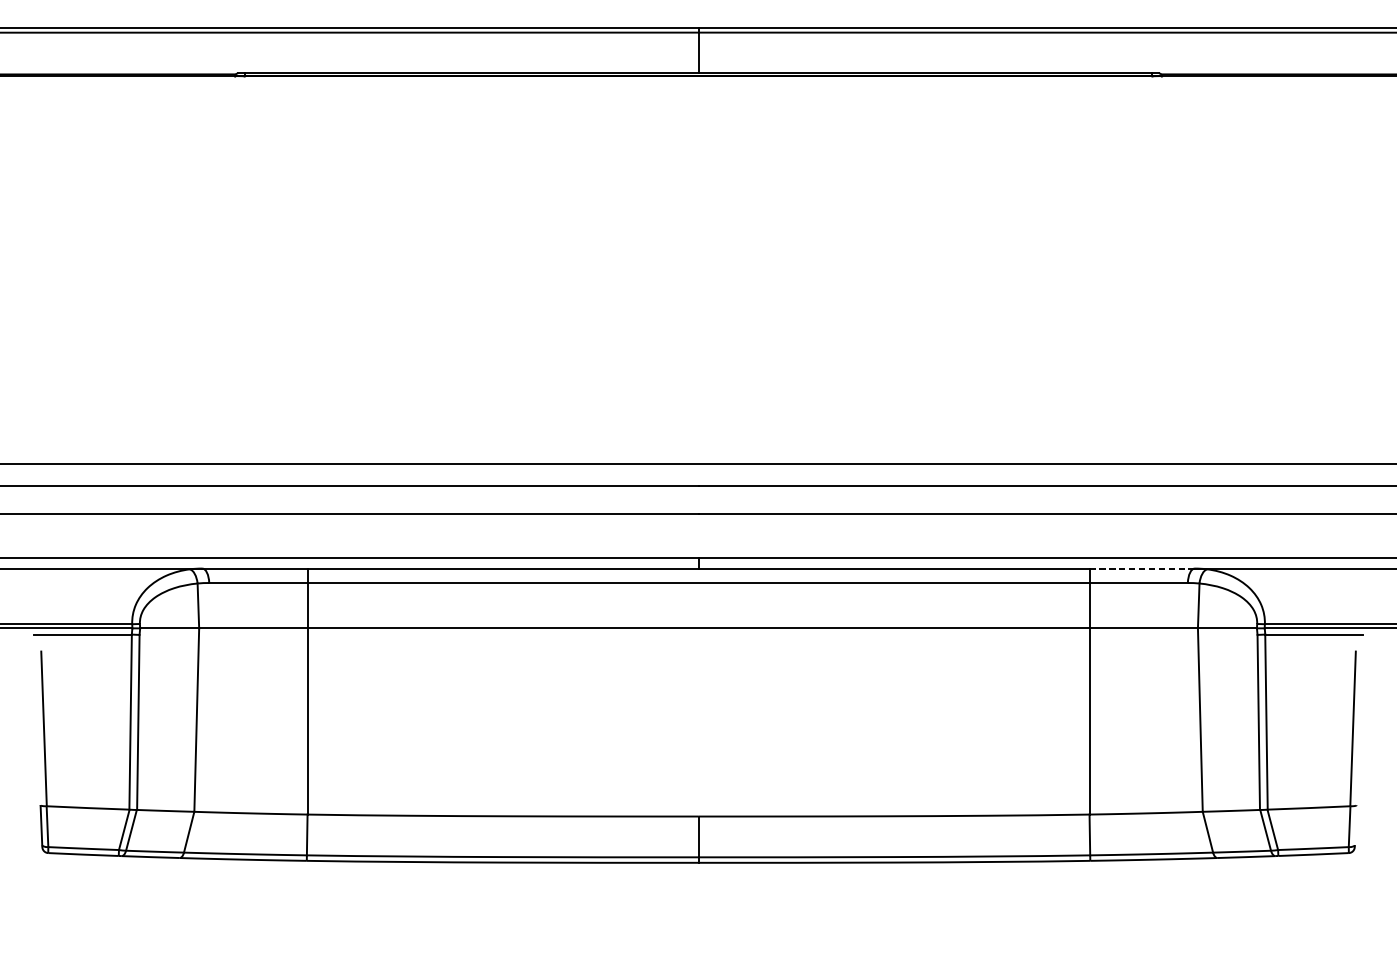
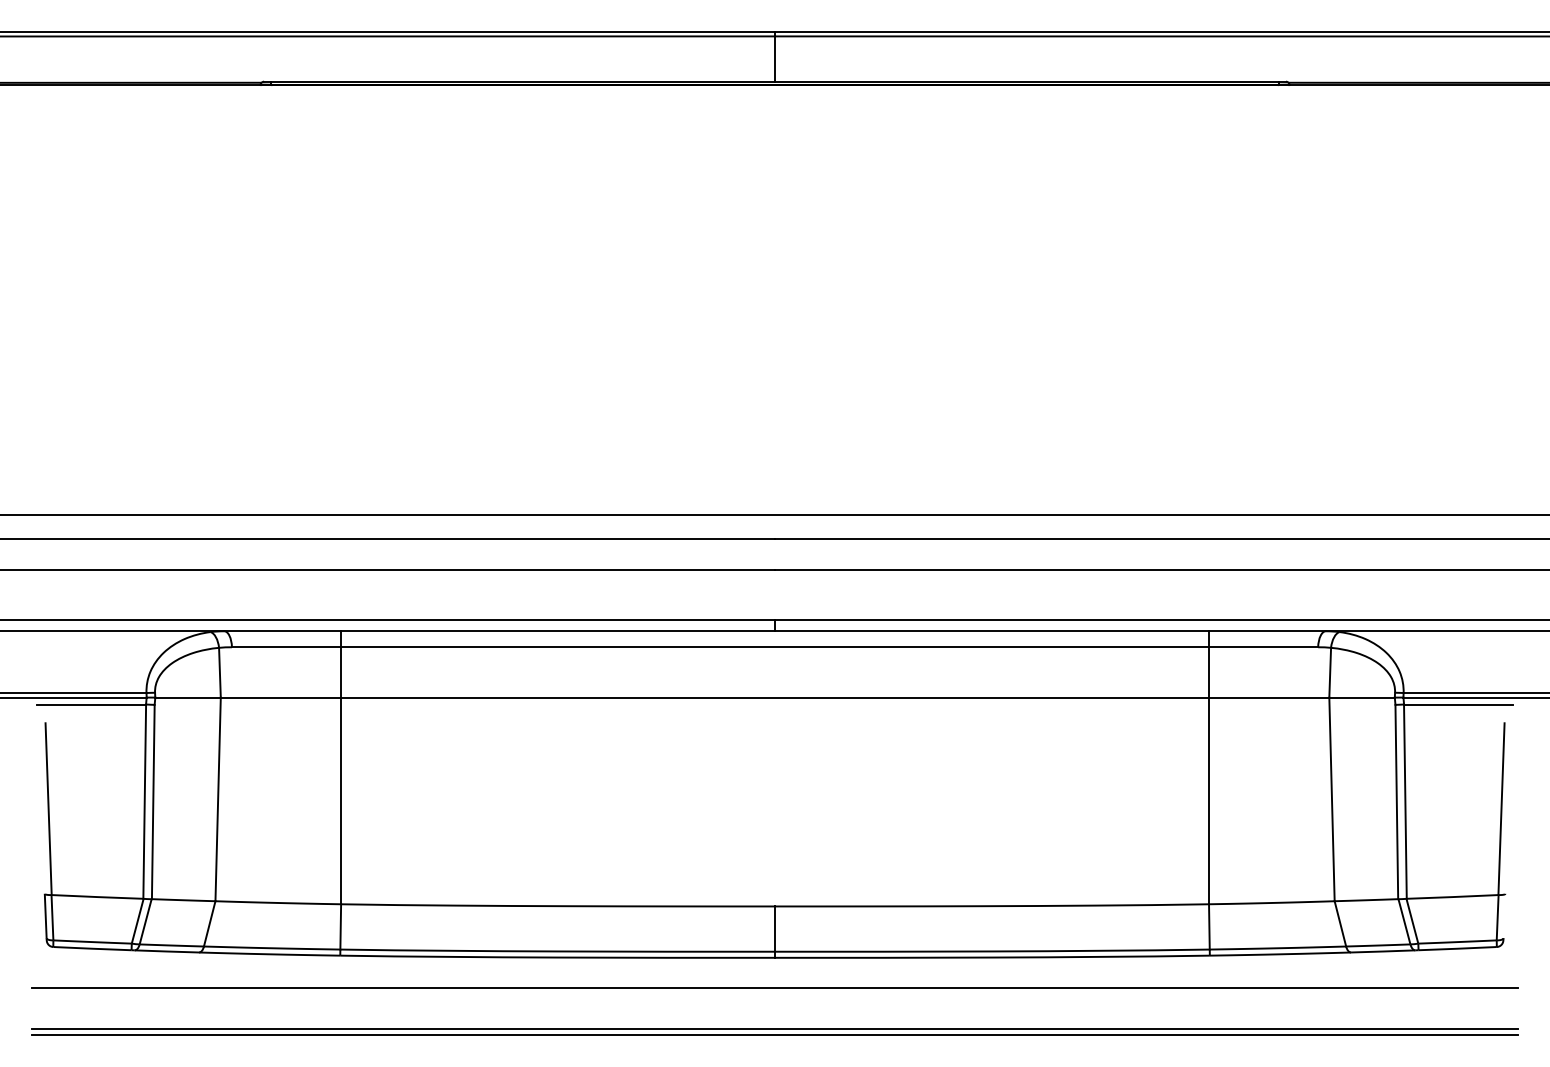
line: (1141, 568) -> (1266, 631), dashed -> solid
line: (698, 889) -> (774, 987), added
line: (698, 926) -> (774, 1028), added
line: (698, 932) -> (774, 1035), added

